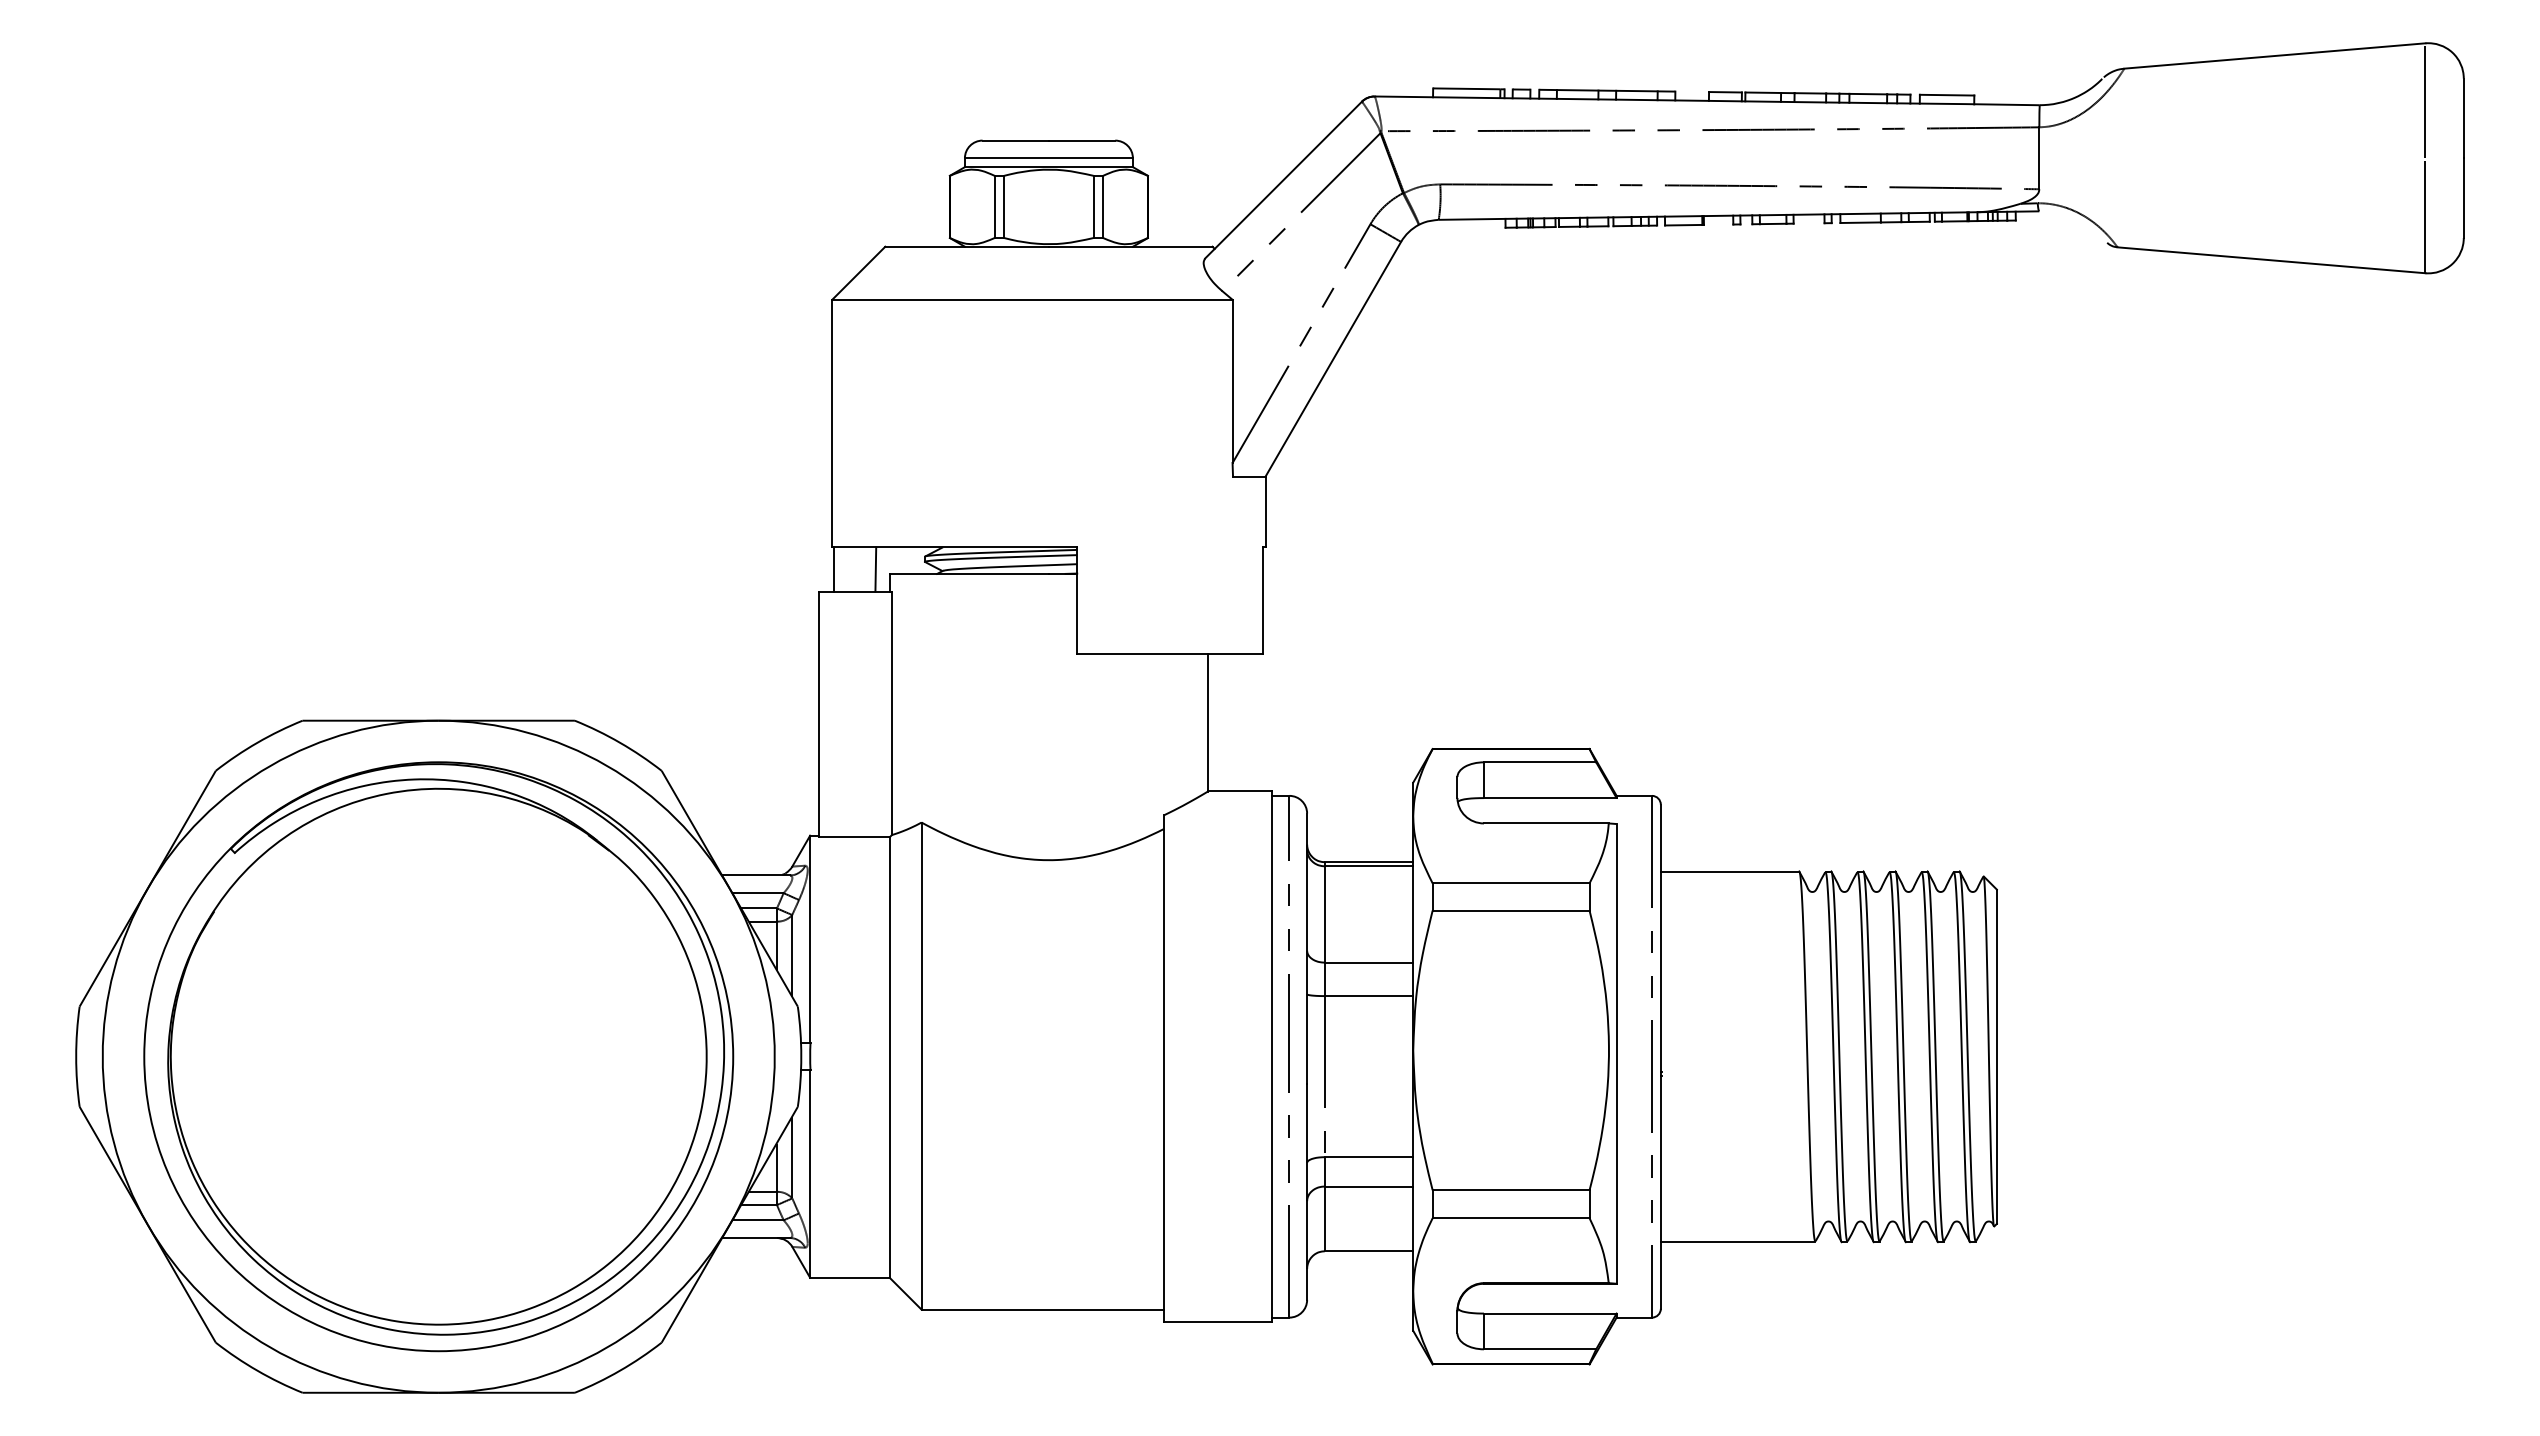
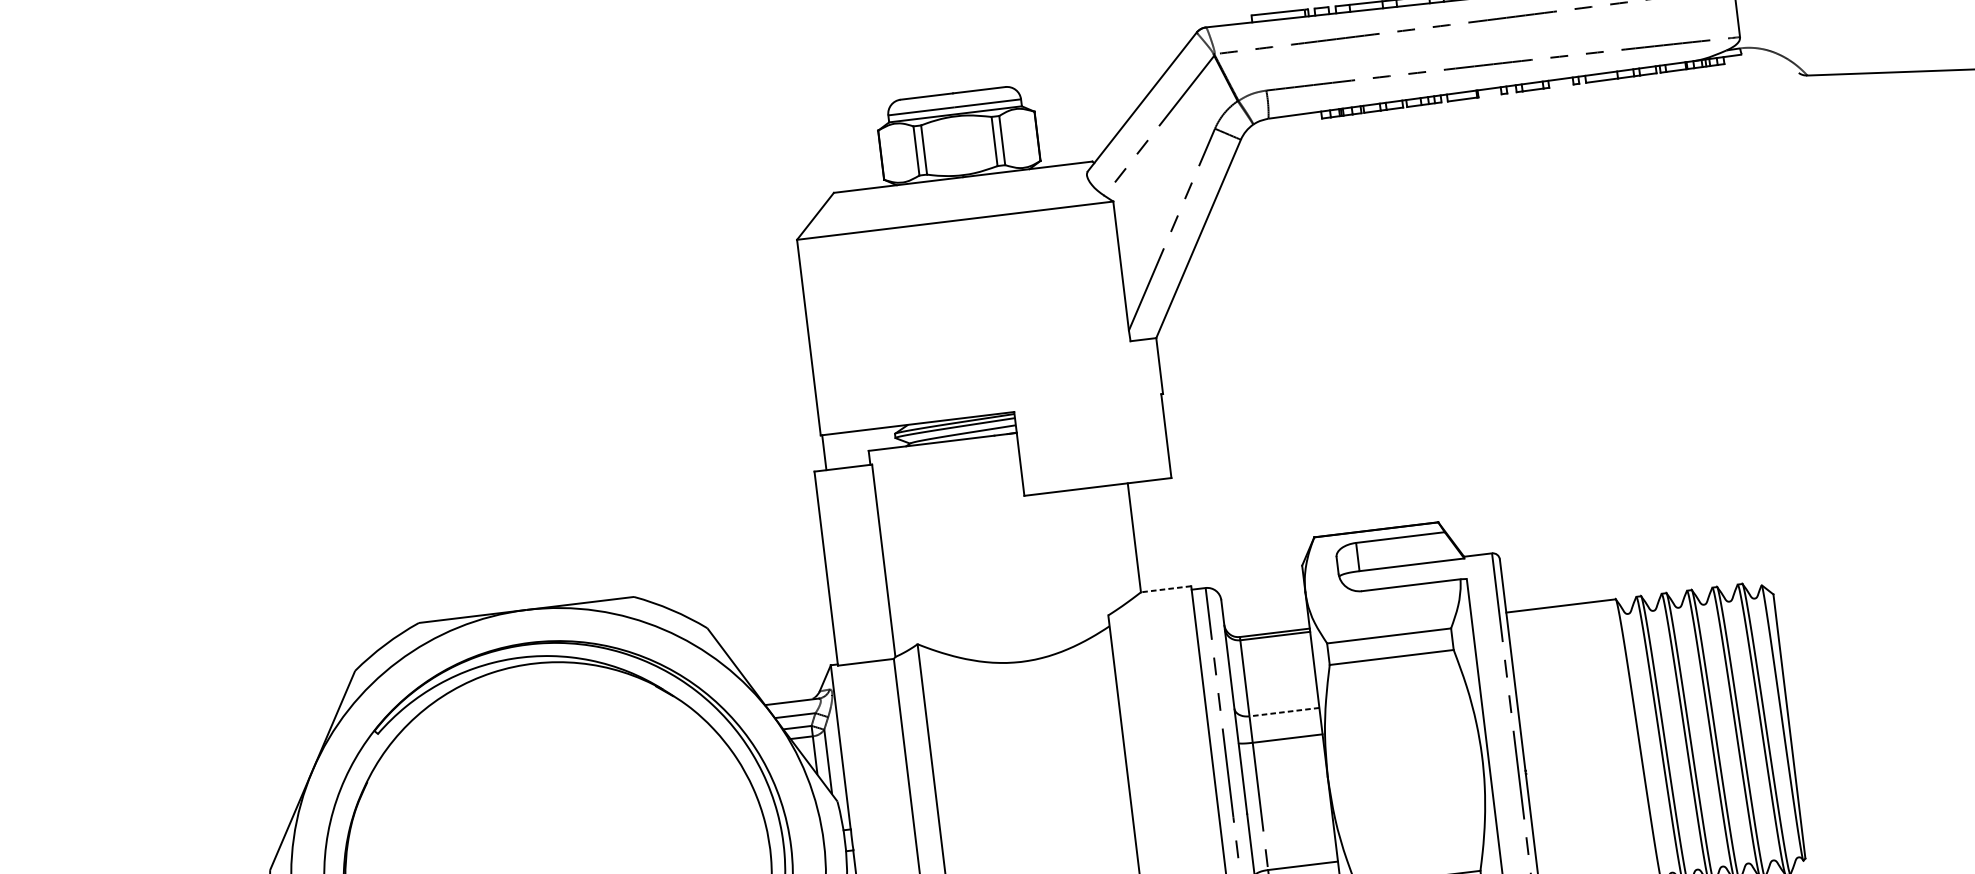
line: (875, 569) -> (857, 448), removed
line: (1239, 791) -> (1165, 589), solid -> dashed
line: (1368, 962) -> (1284, 712), solid -> dashed

